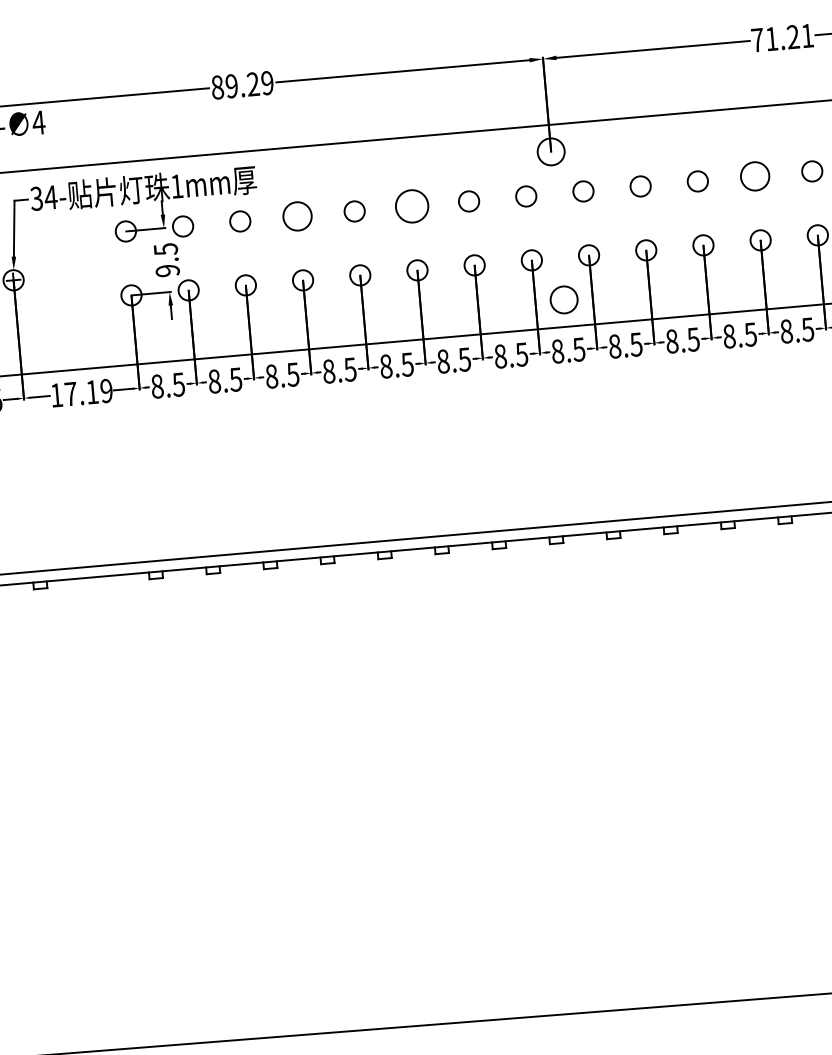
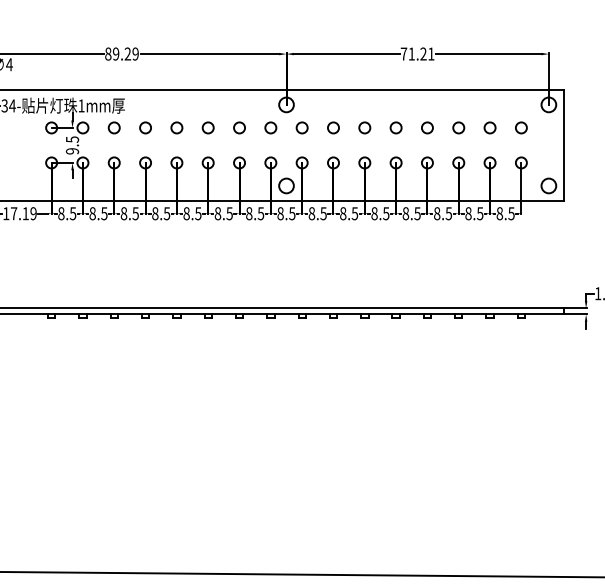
circle: (753, 175) -> (395, 127), size x0.71
circle: (410, 205) -> (207, 127), size x0.62
circle: (297, 215) -> (145, 127), size x0.71

